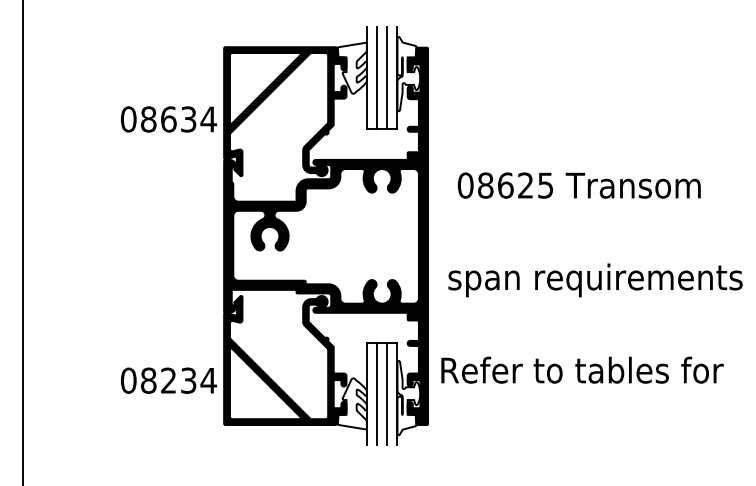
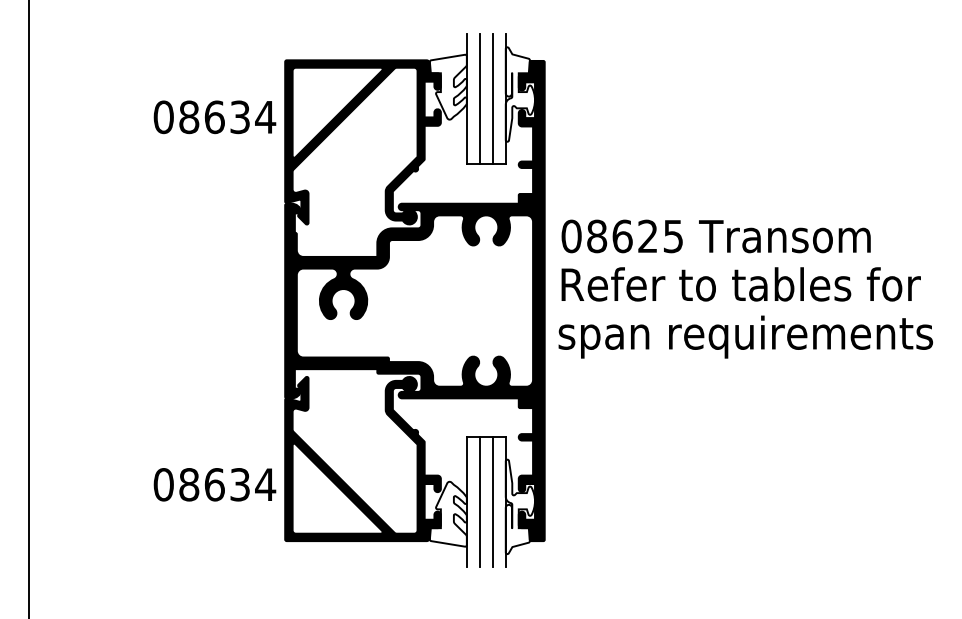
text: (168, 119) -> (214, 117), moved
text: (578, 185) -> (715, 236), moved
text: (595, 279) -> (745, 336), moved
text: (581, 370) -> (740, 284), moved
text: (168, 380) -> (214, 484), 08234 -> 08634

